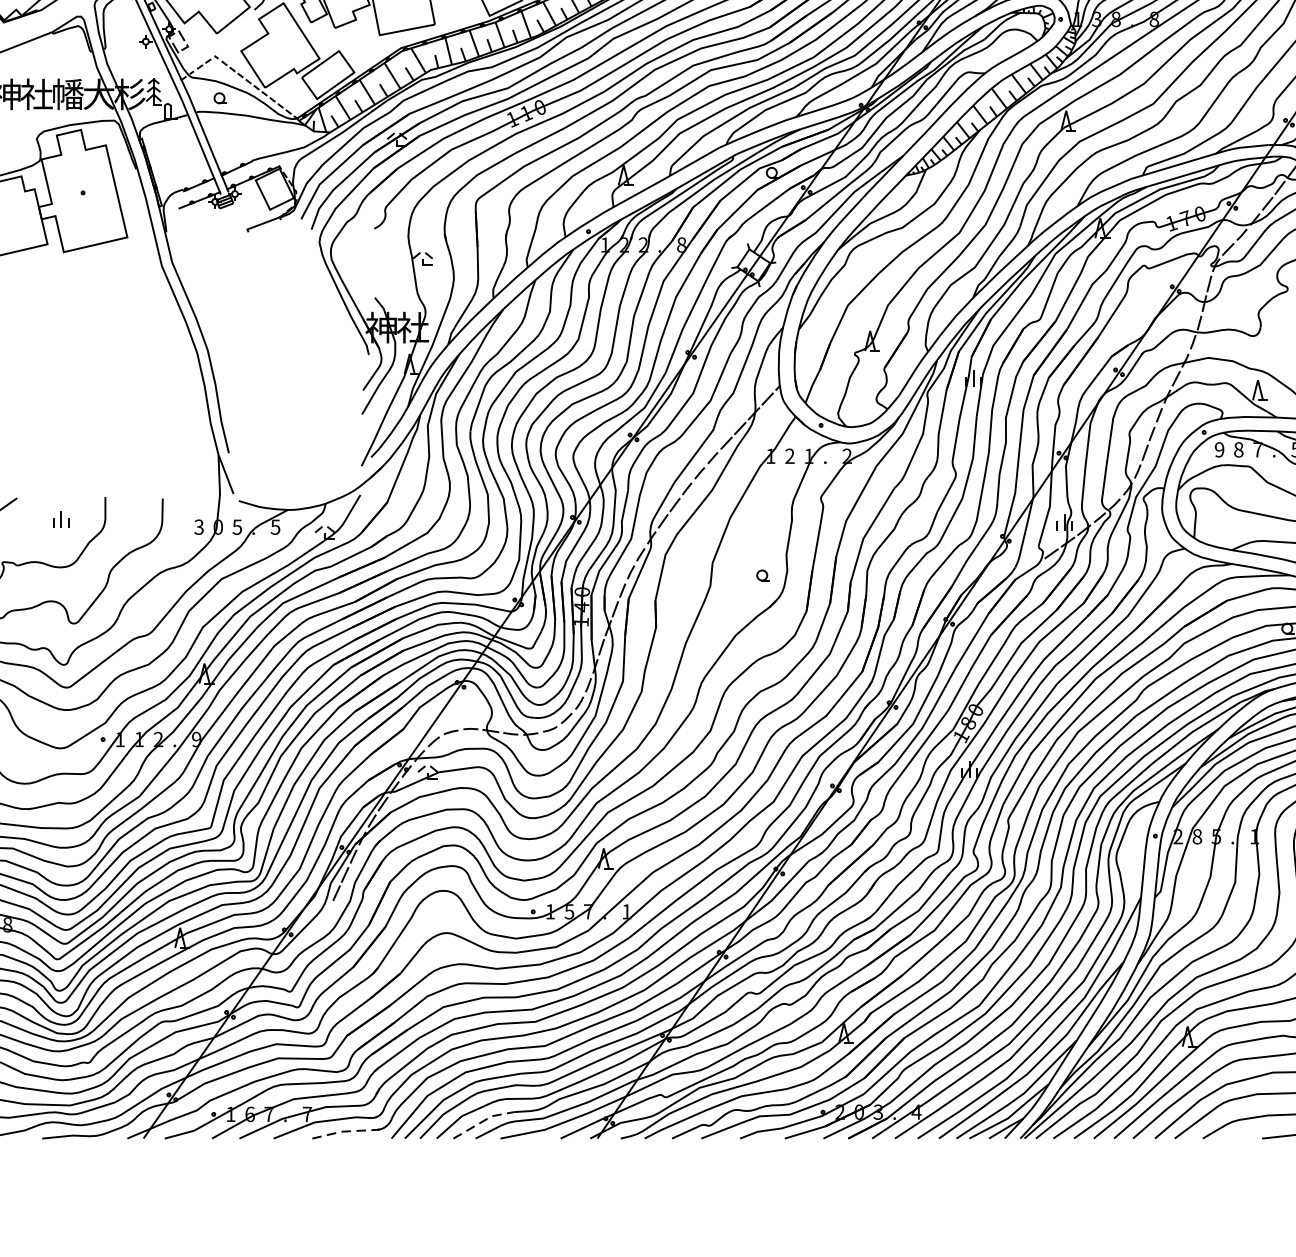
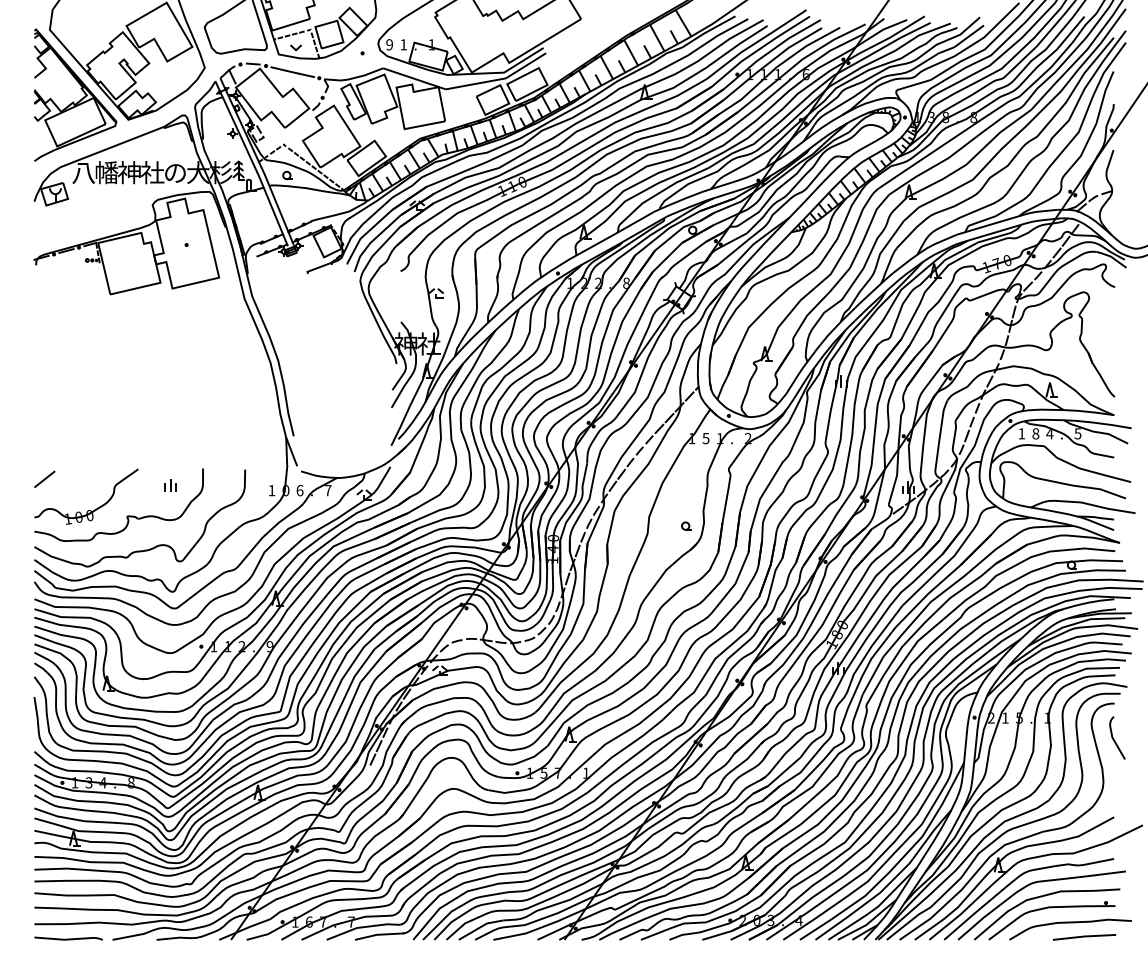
text: (67, 94) -> (175, 172), 幡 -> の
text: (1219, 449) -> (1021, 433), 9 -> 1
text: (1257, 449) -> (1049, 433), 7 -> 4
text: (789, 456) -> (705, 438), 2 -> 5
text: (198, 527) -> (271, 490), 3 -> 1
text: (236, 527) -> (299, 490), 5 -> 6
text: (274, 527) -> (327, 490), 5 -> 7
text: (1197, 835) -> (1005, 717), 8 -> 1
line: (484, 1120) -> (481, 926), dashed -> solid
line: (345, 1131) -> (379, 934), dashed -> solid

